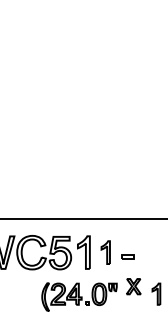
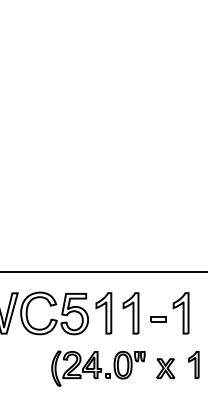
part: (105, 252) -> (130, 313), size x1.43
part: (145, 252) -> (180, 313), added
part: (133, 286) -> (165, 368), moved

